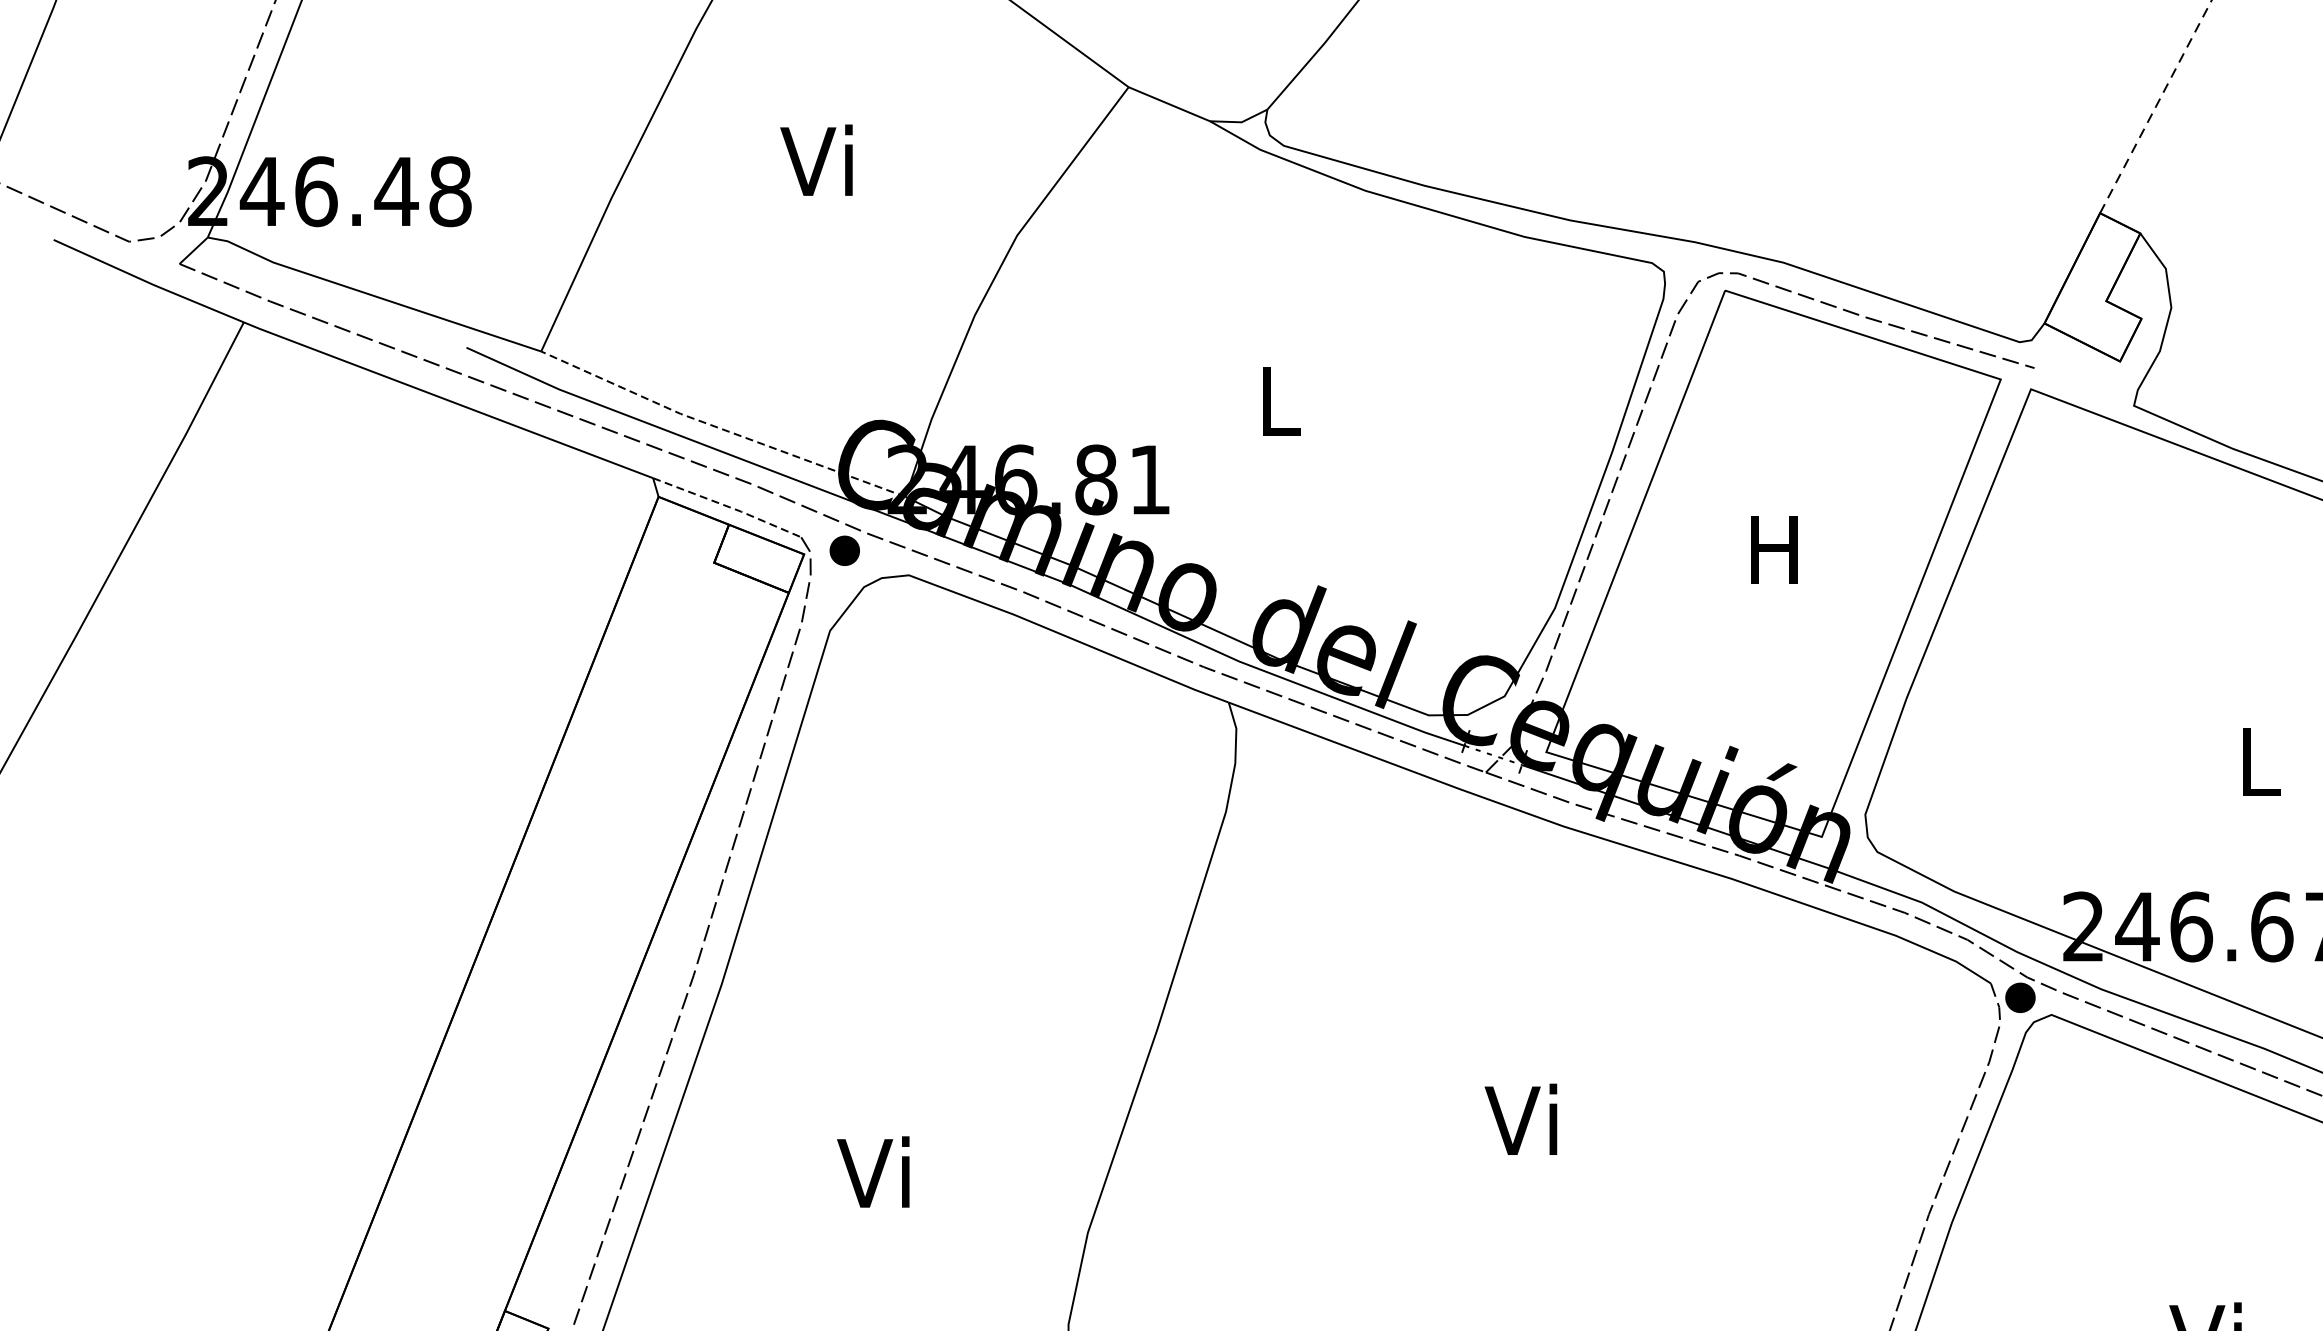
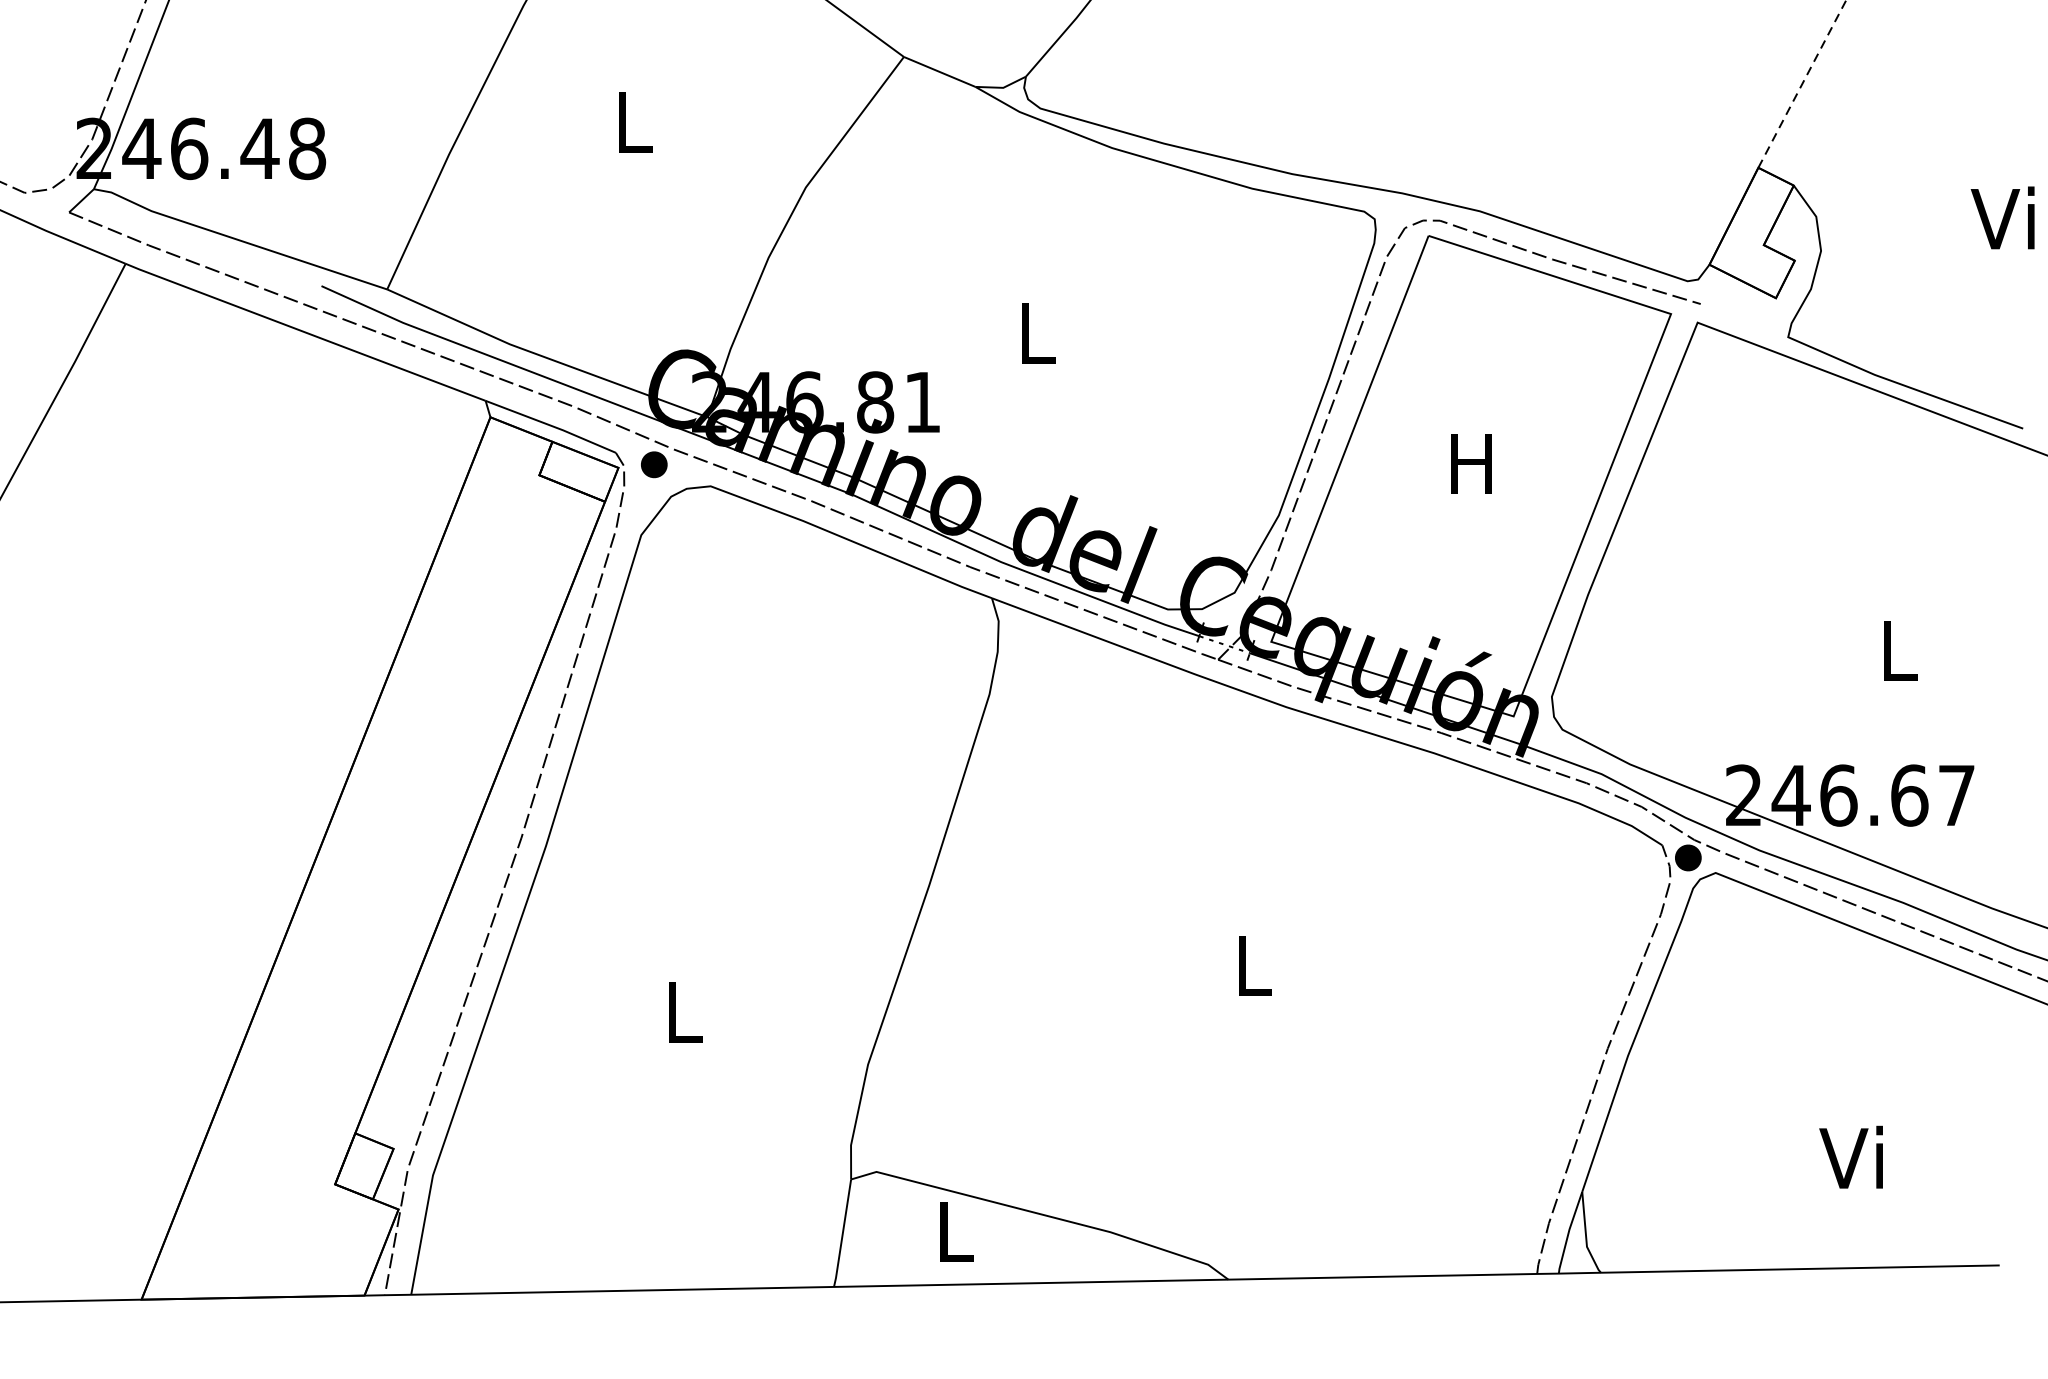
text: (816, 159) -> (629, 120), Vi -> L
line: (720, 428) -> (544, 357), dashed -> solid
line: (729, 507) -> (552, 426), dashed -> solid
text: (1520, 1118) -> (1248, 964), Vi -> L
text: (873, 1171) -> (679, 1010), Vi -> L

